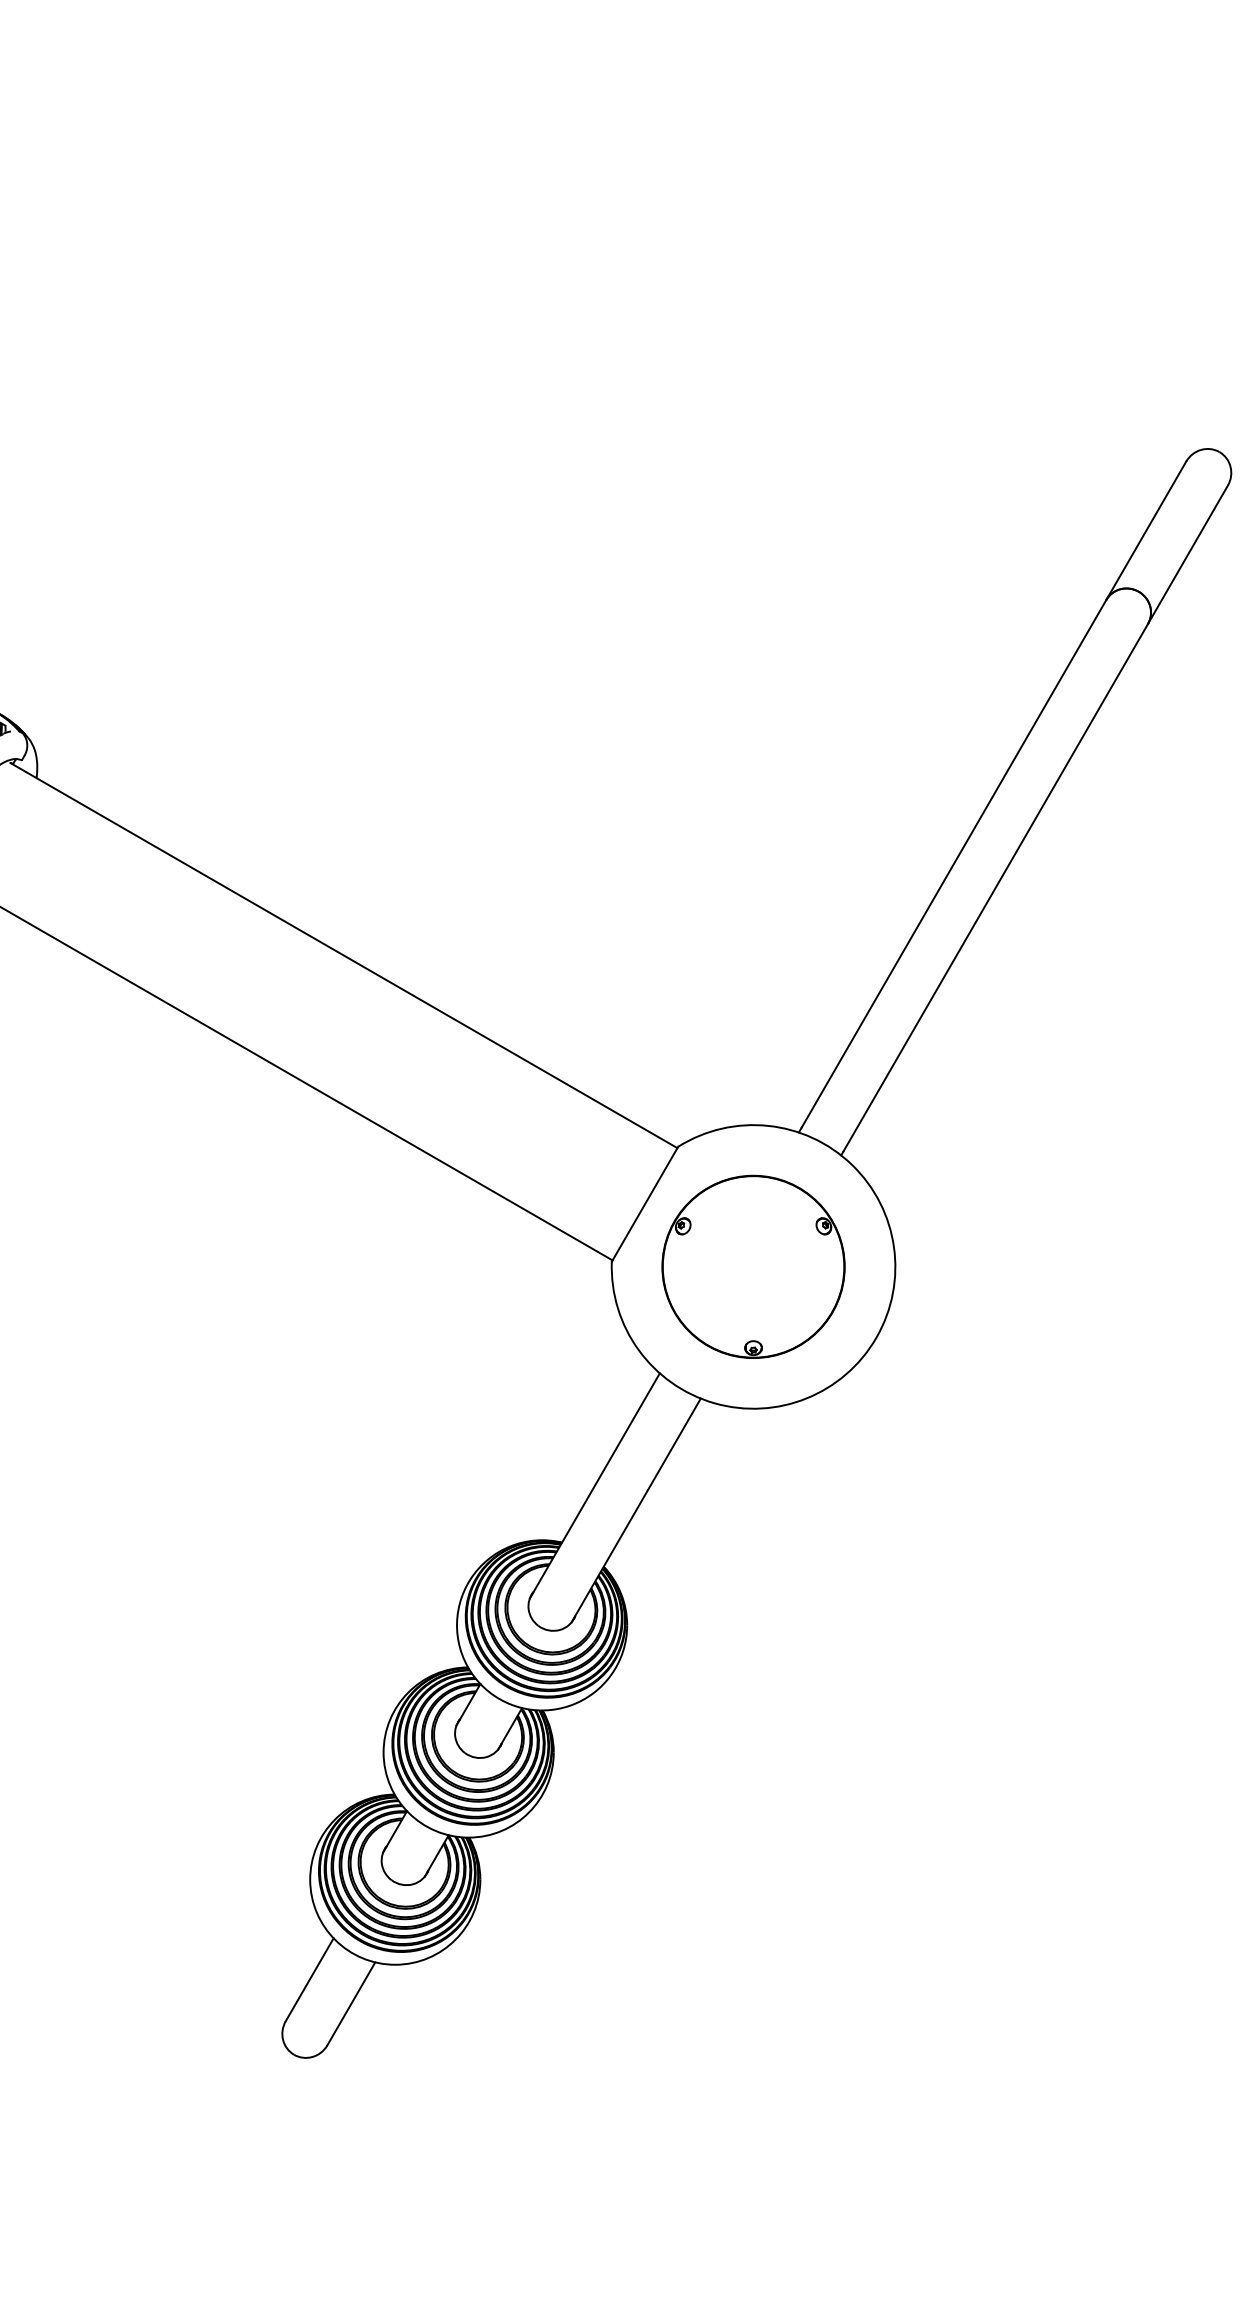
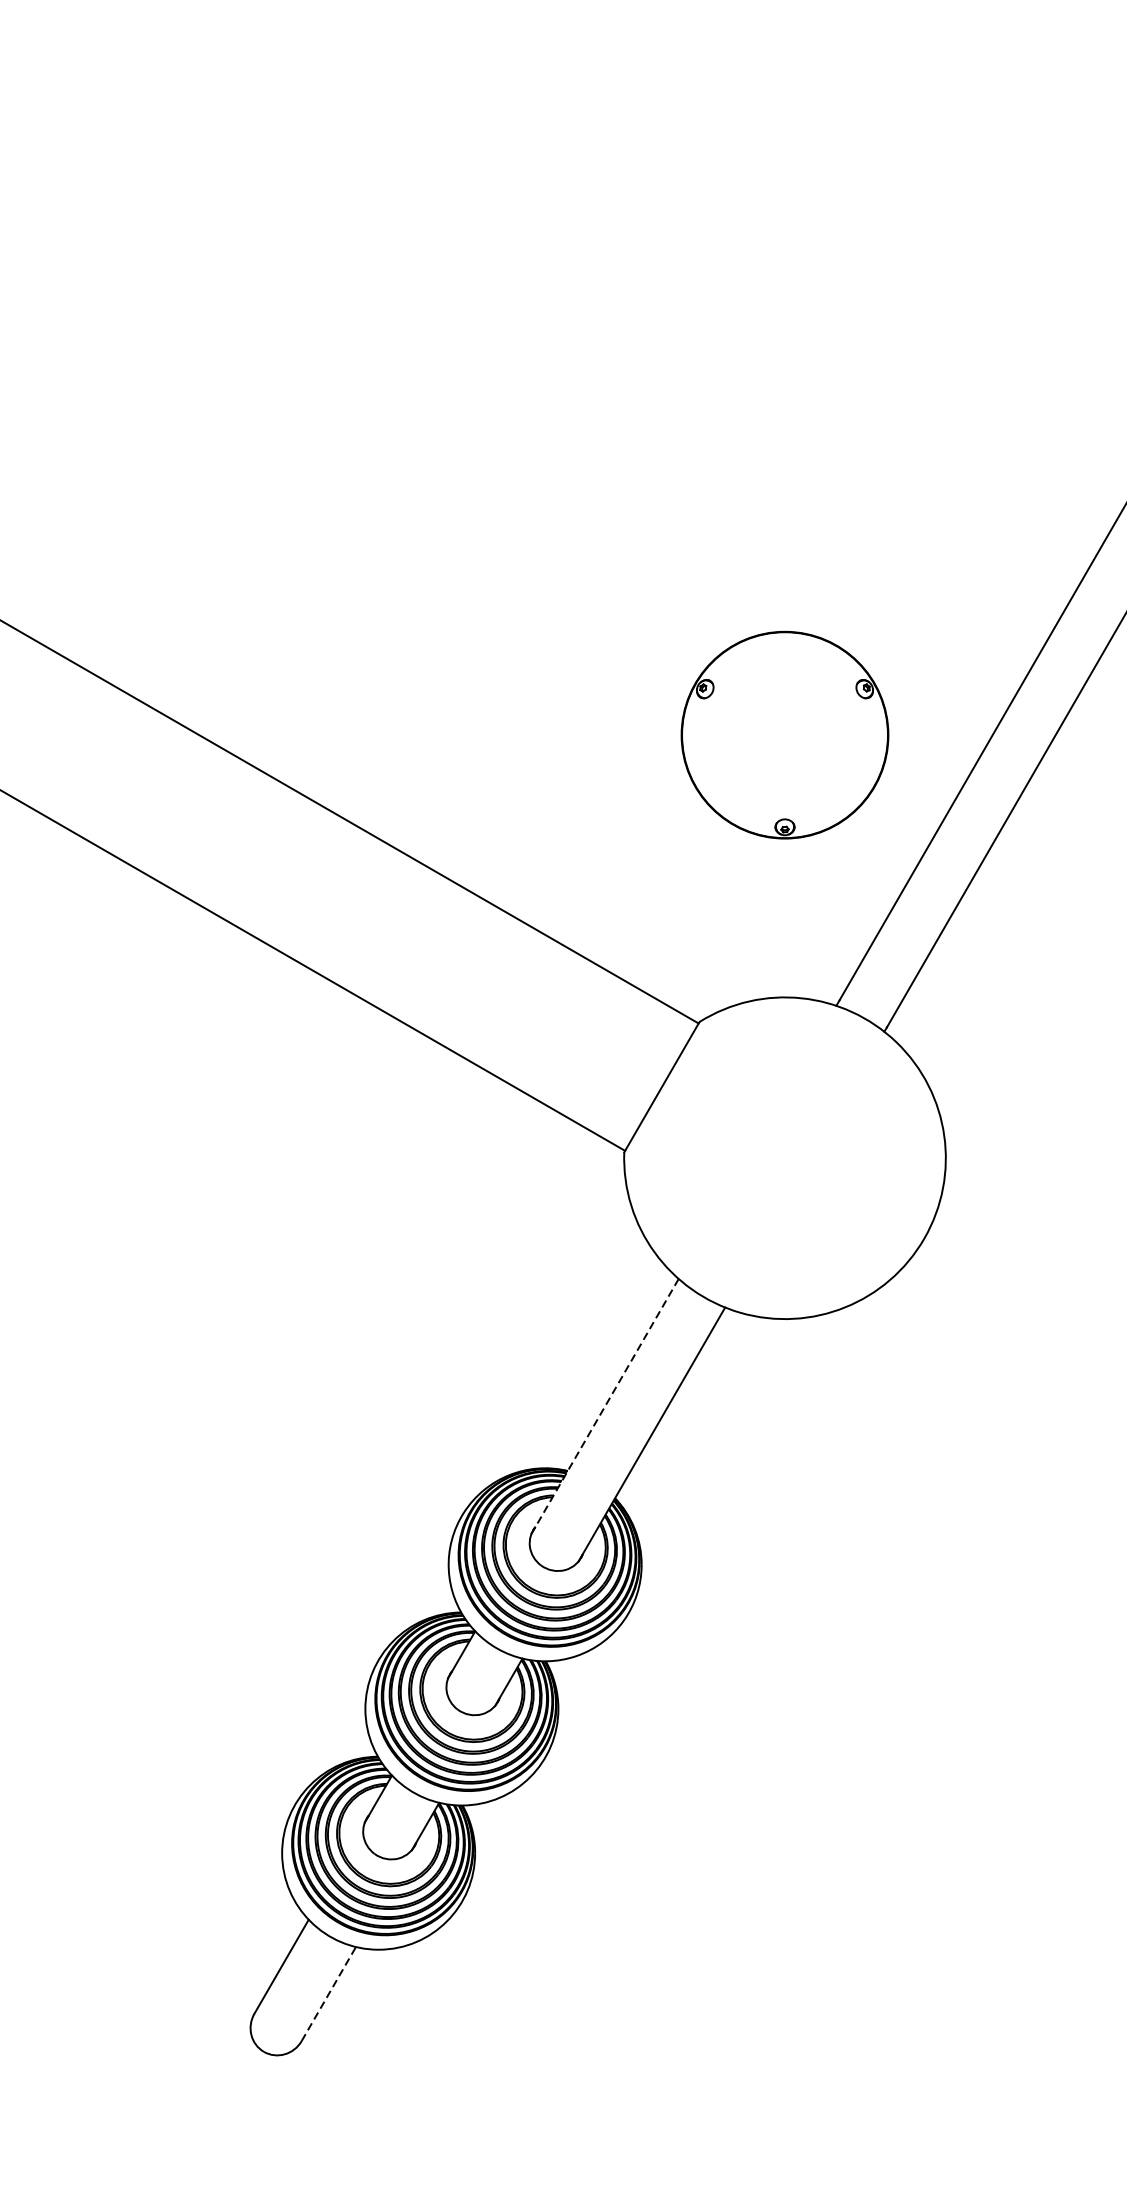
part: (753, 1266) -> (784, 734), moved
line: (594, 1485) -> (604, 1406), solid -> dashed
line: (351, 2003) -> (328, 1993), solid -> dashed

